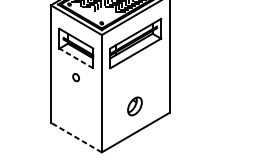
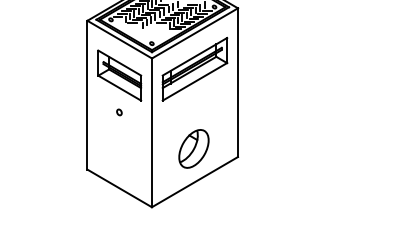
line: (76, 58) -> (119, 88), dashed -> solid
part: (76, 77) -> (119, 112), size x0.62
part: (134, 106) -> (193, 148), size x1.67
line: (76, 137) -> (119, 188), dashed -> solid

